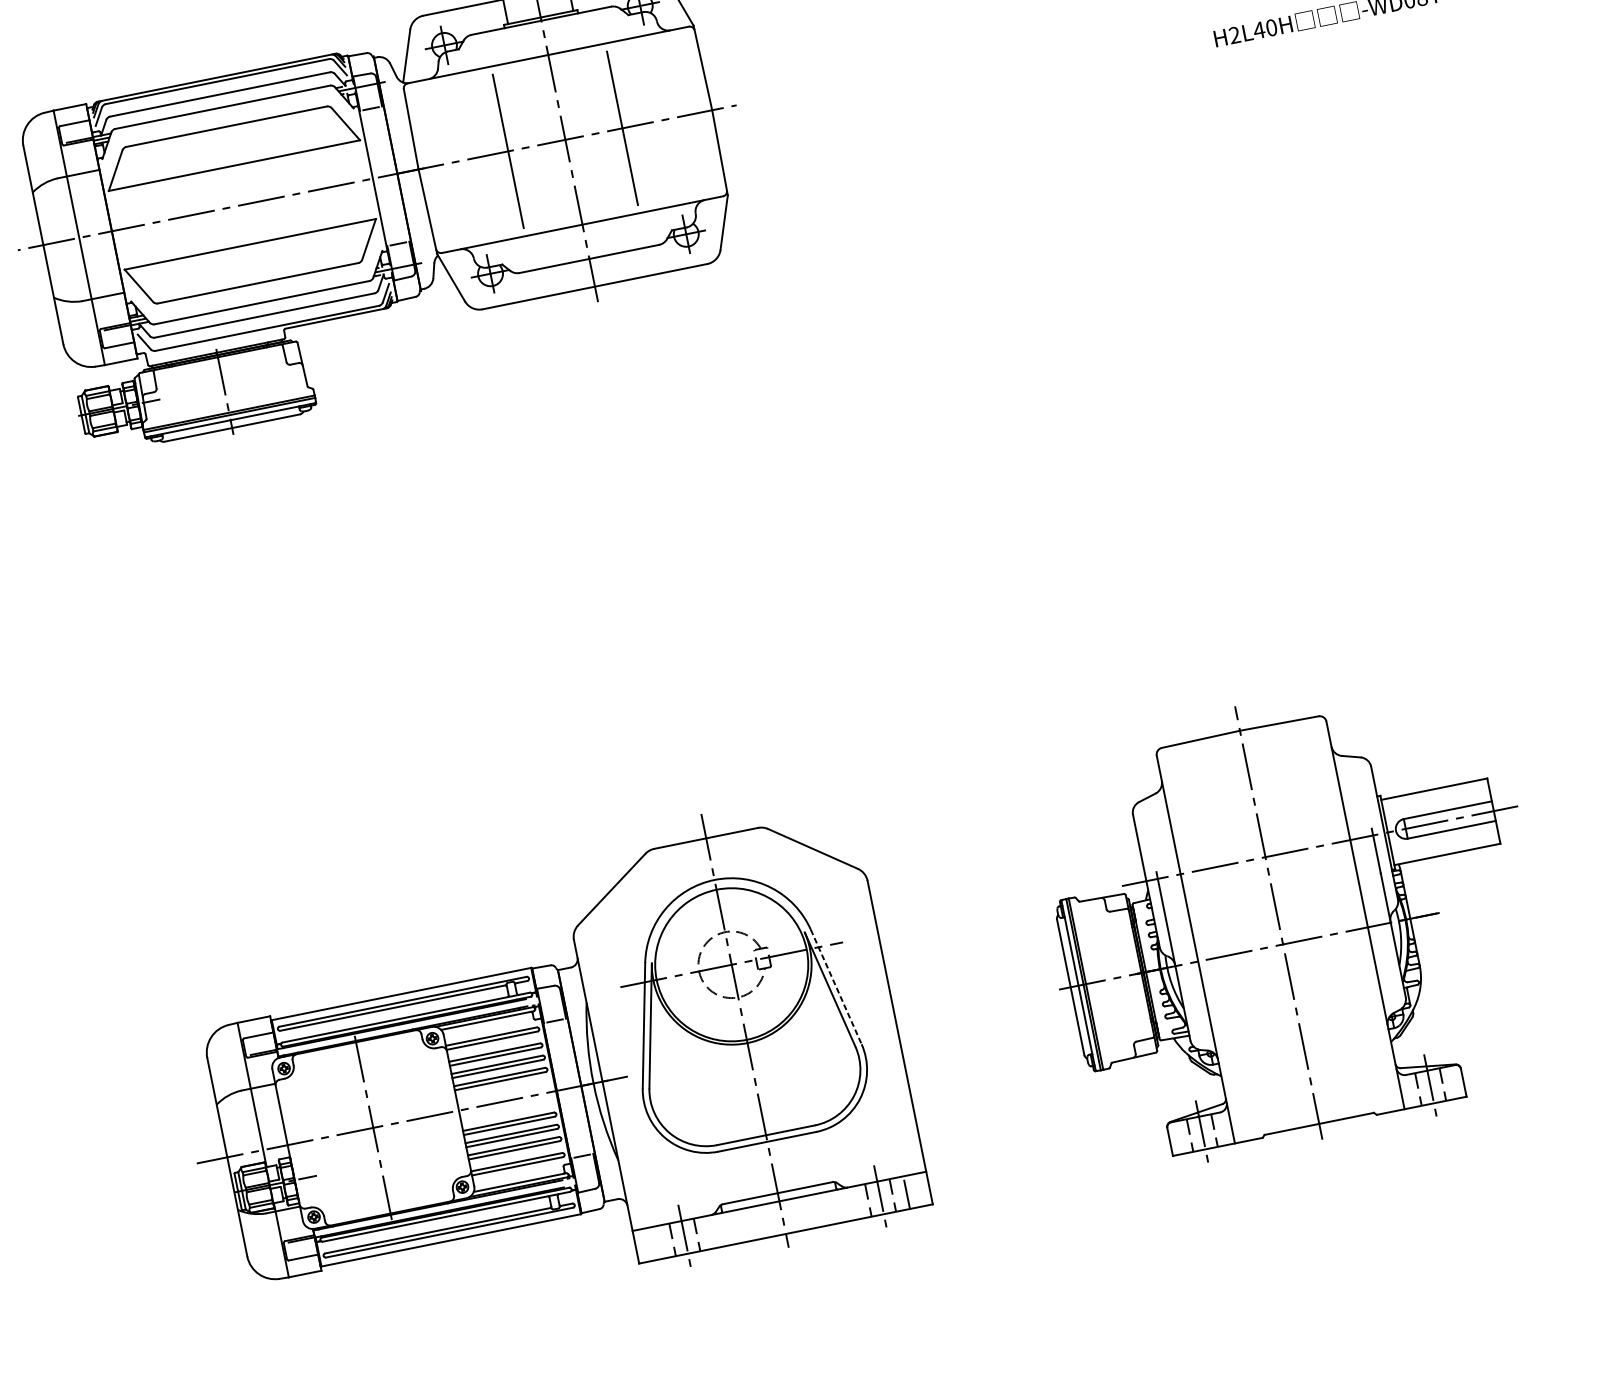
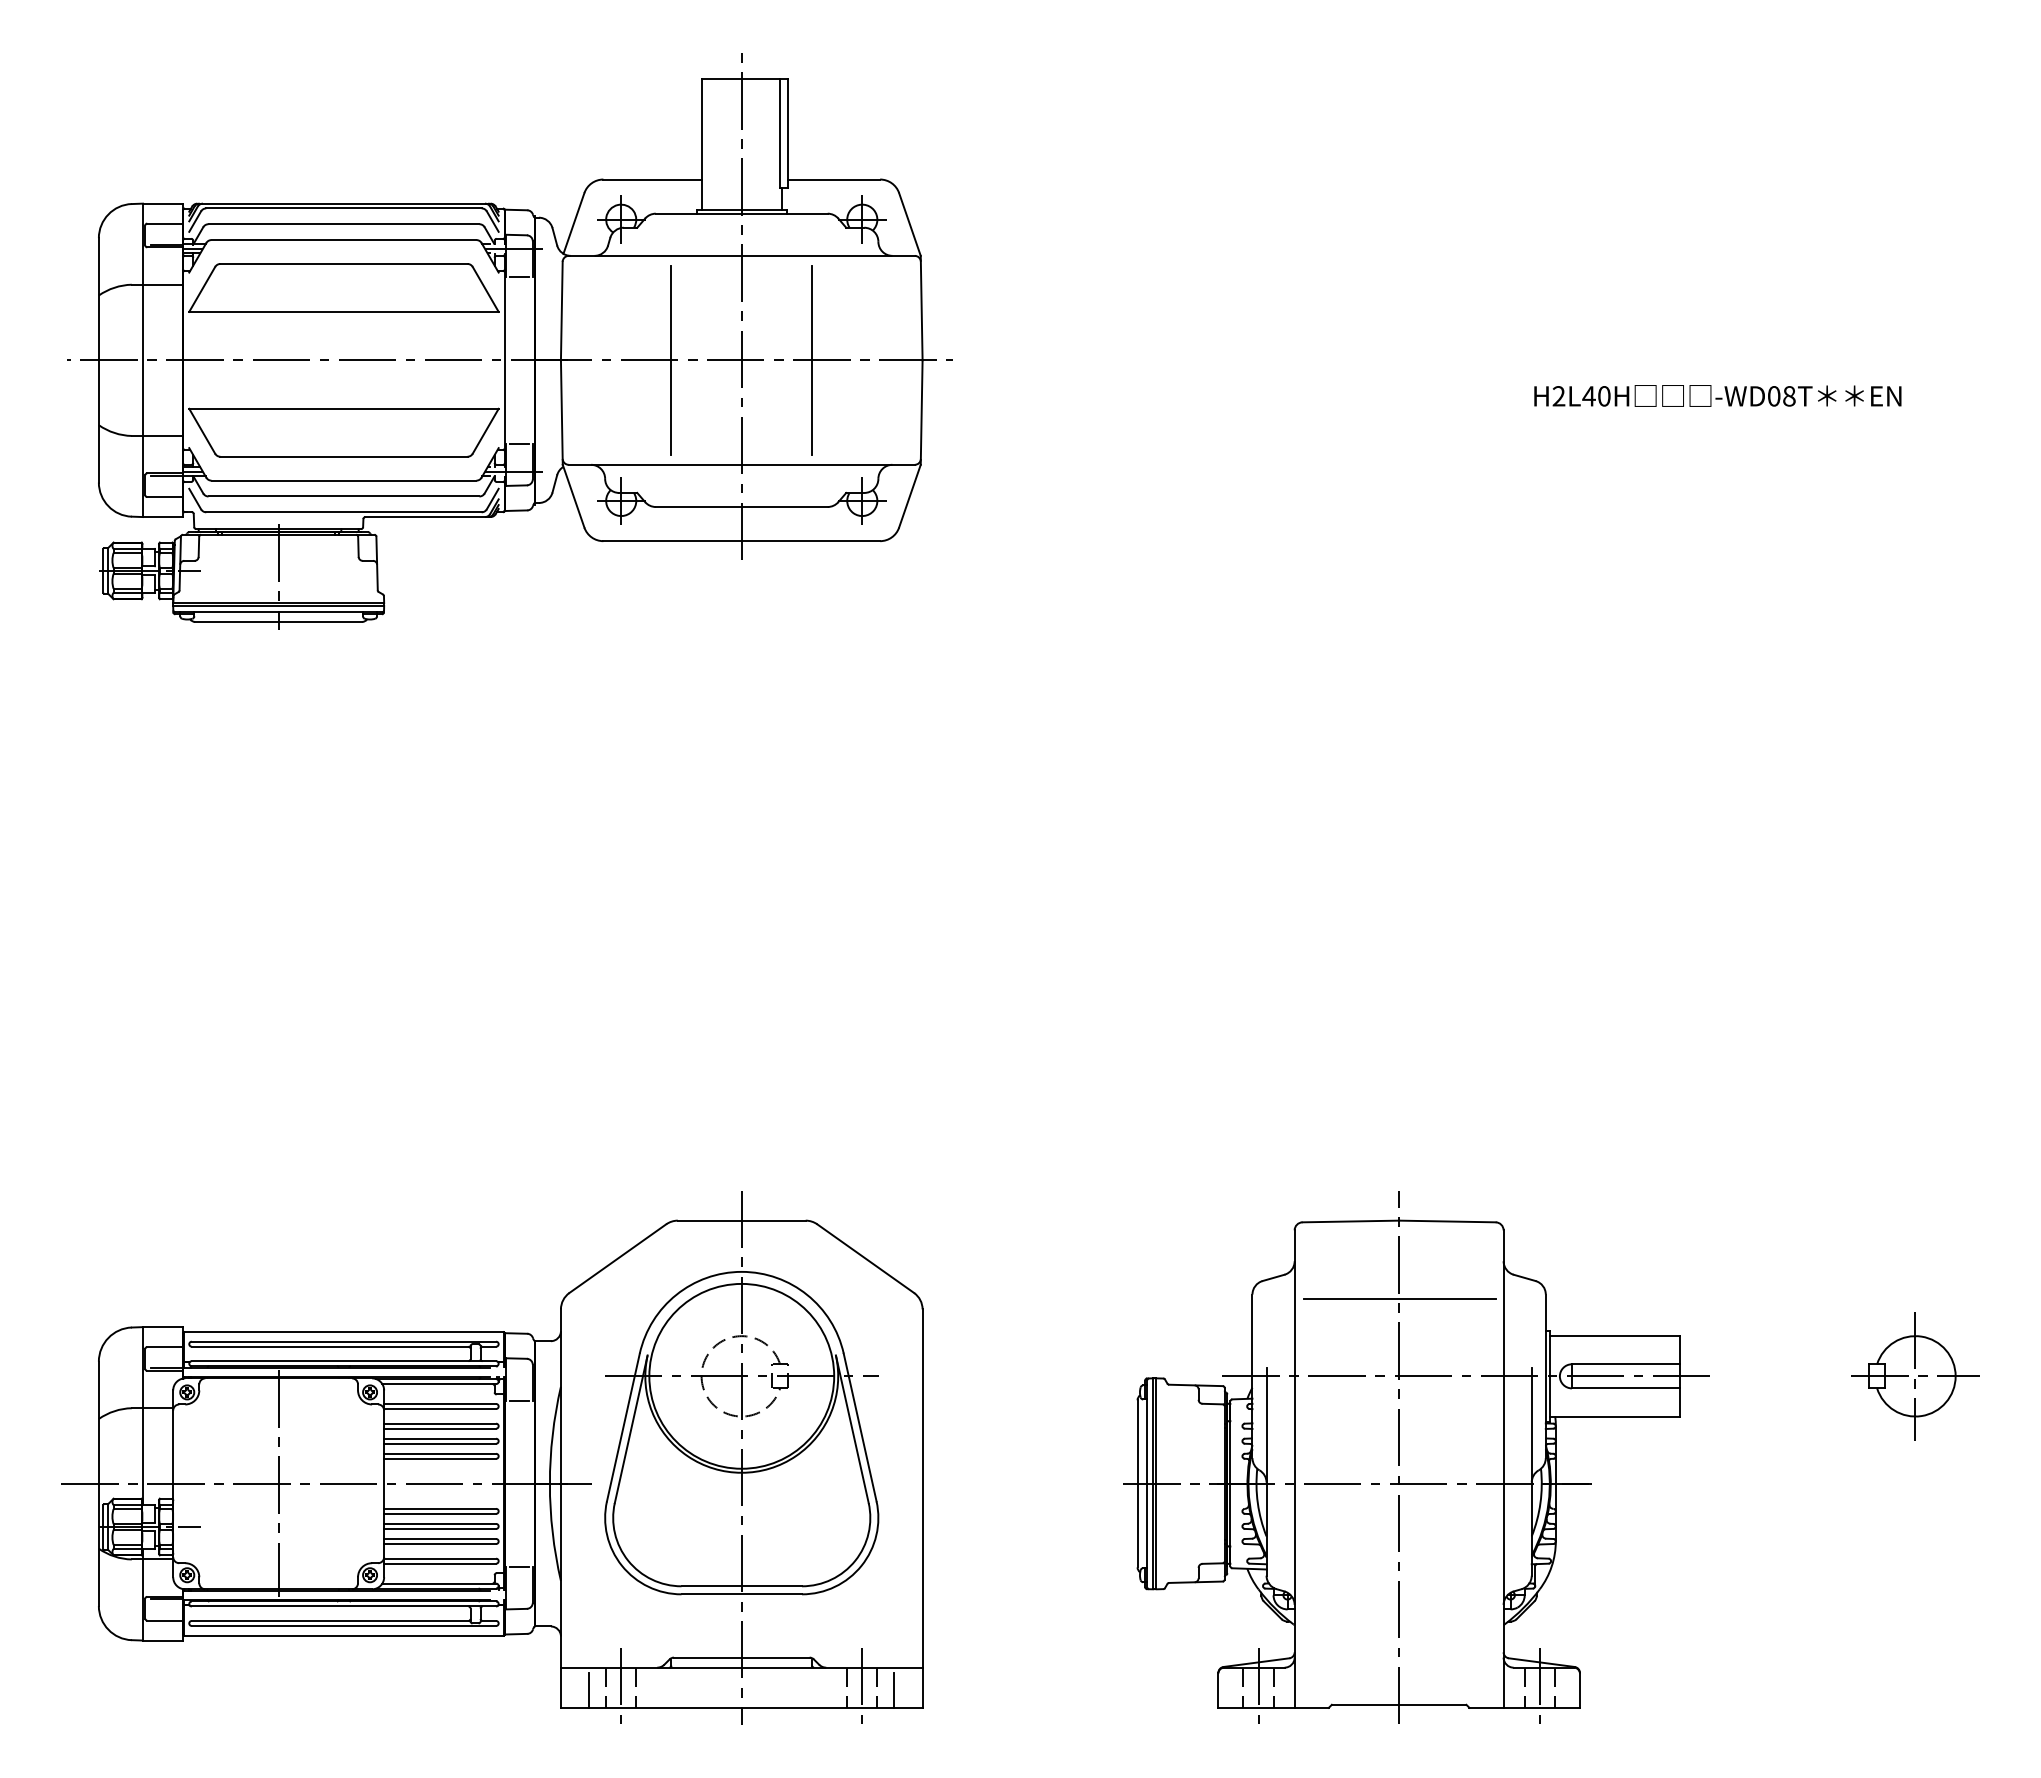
line: (1253, 794) -> (1399, 1299), added
line: (836, 986) -> (860, 1427), dashed -> solid
line: (659, 1244) -> (589, 1690), added

